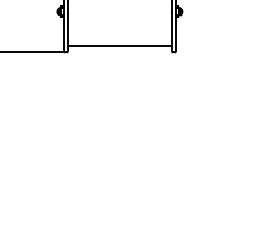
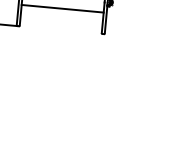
line: (119, 46) -> (62, 8), moved

